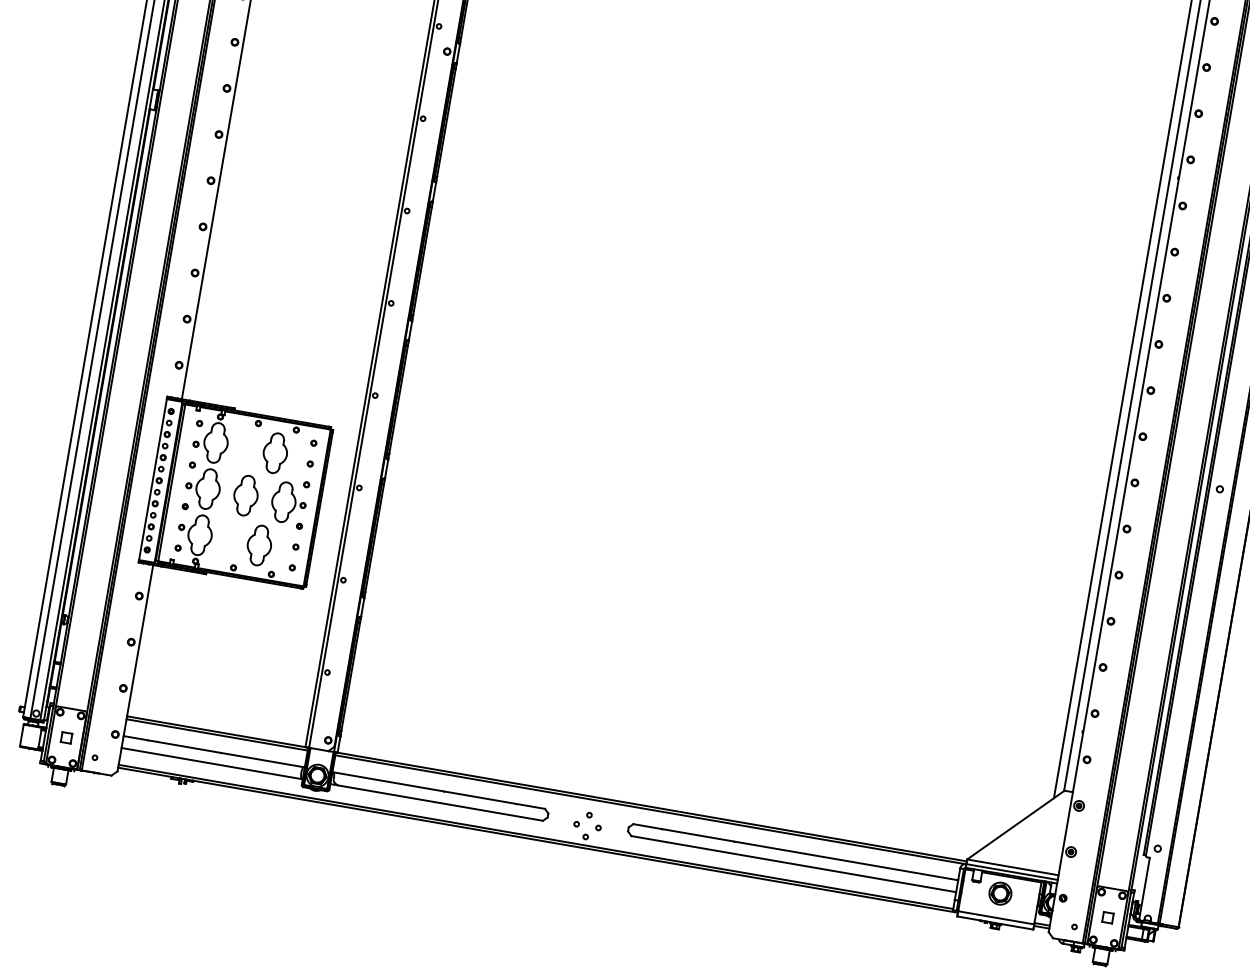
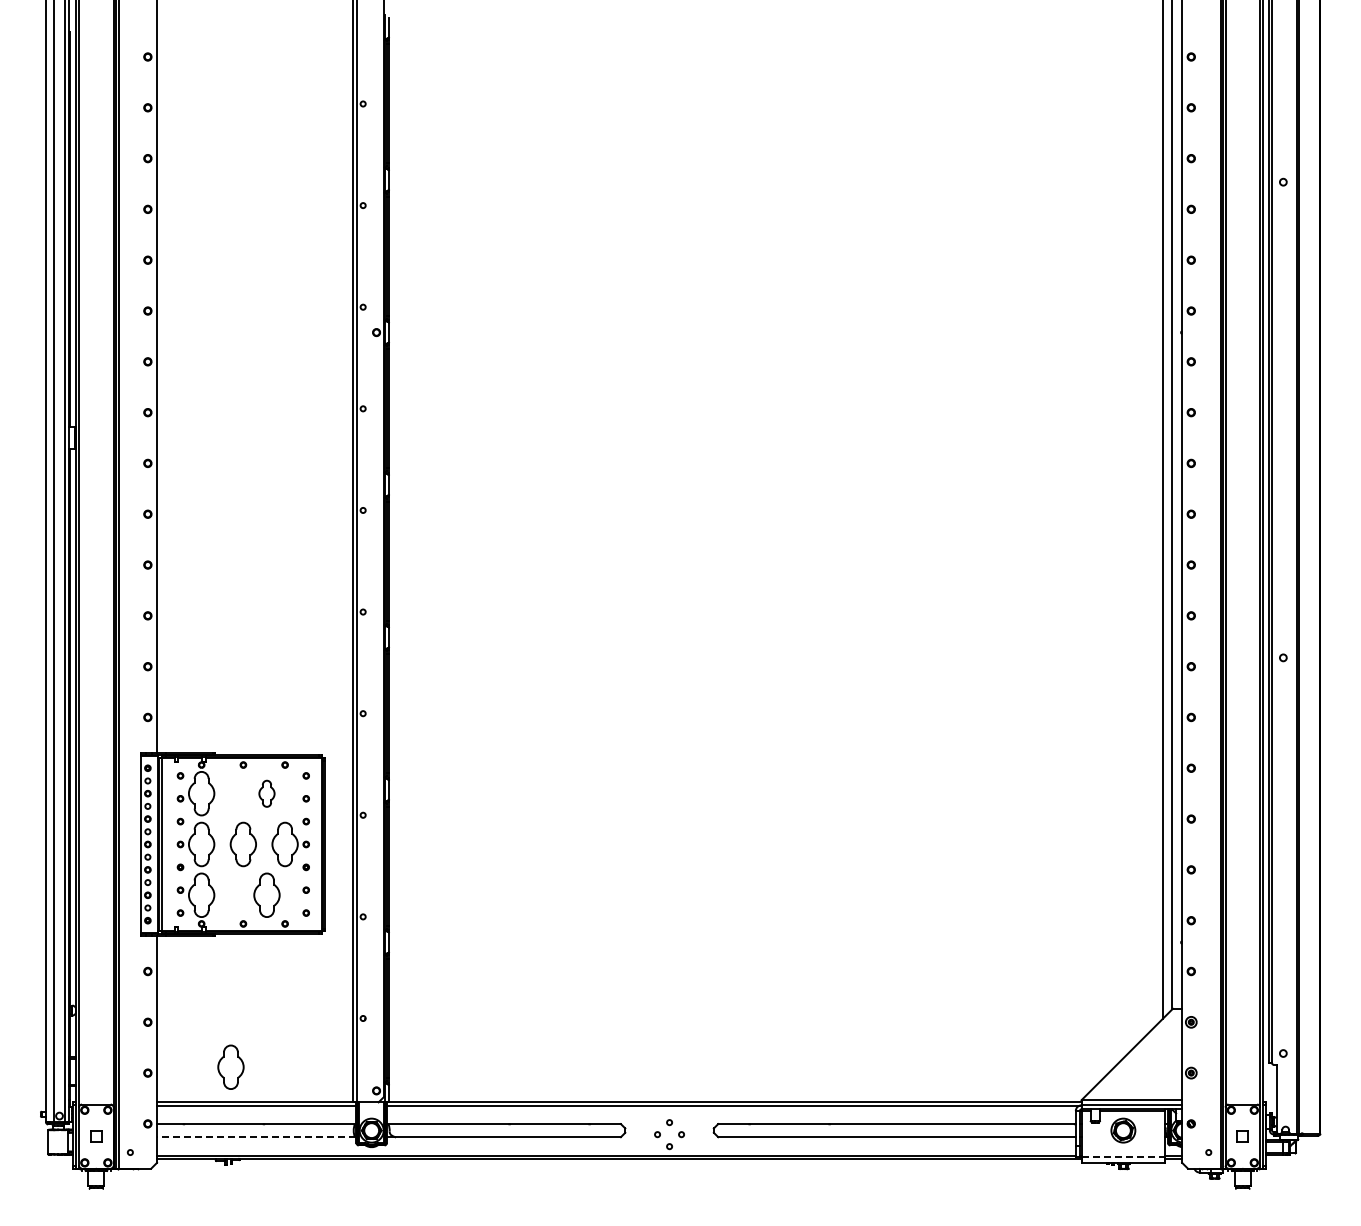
part: (274, 452) -> (266, 793), size x0.6
part: (199, 695) -> (230, 1066), added
line: (211, 763) -> (256, 1137), solid -> dashed
line: (996, 918) -> (1123, 1157), solid -> dashed

